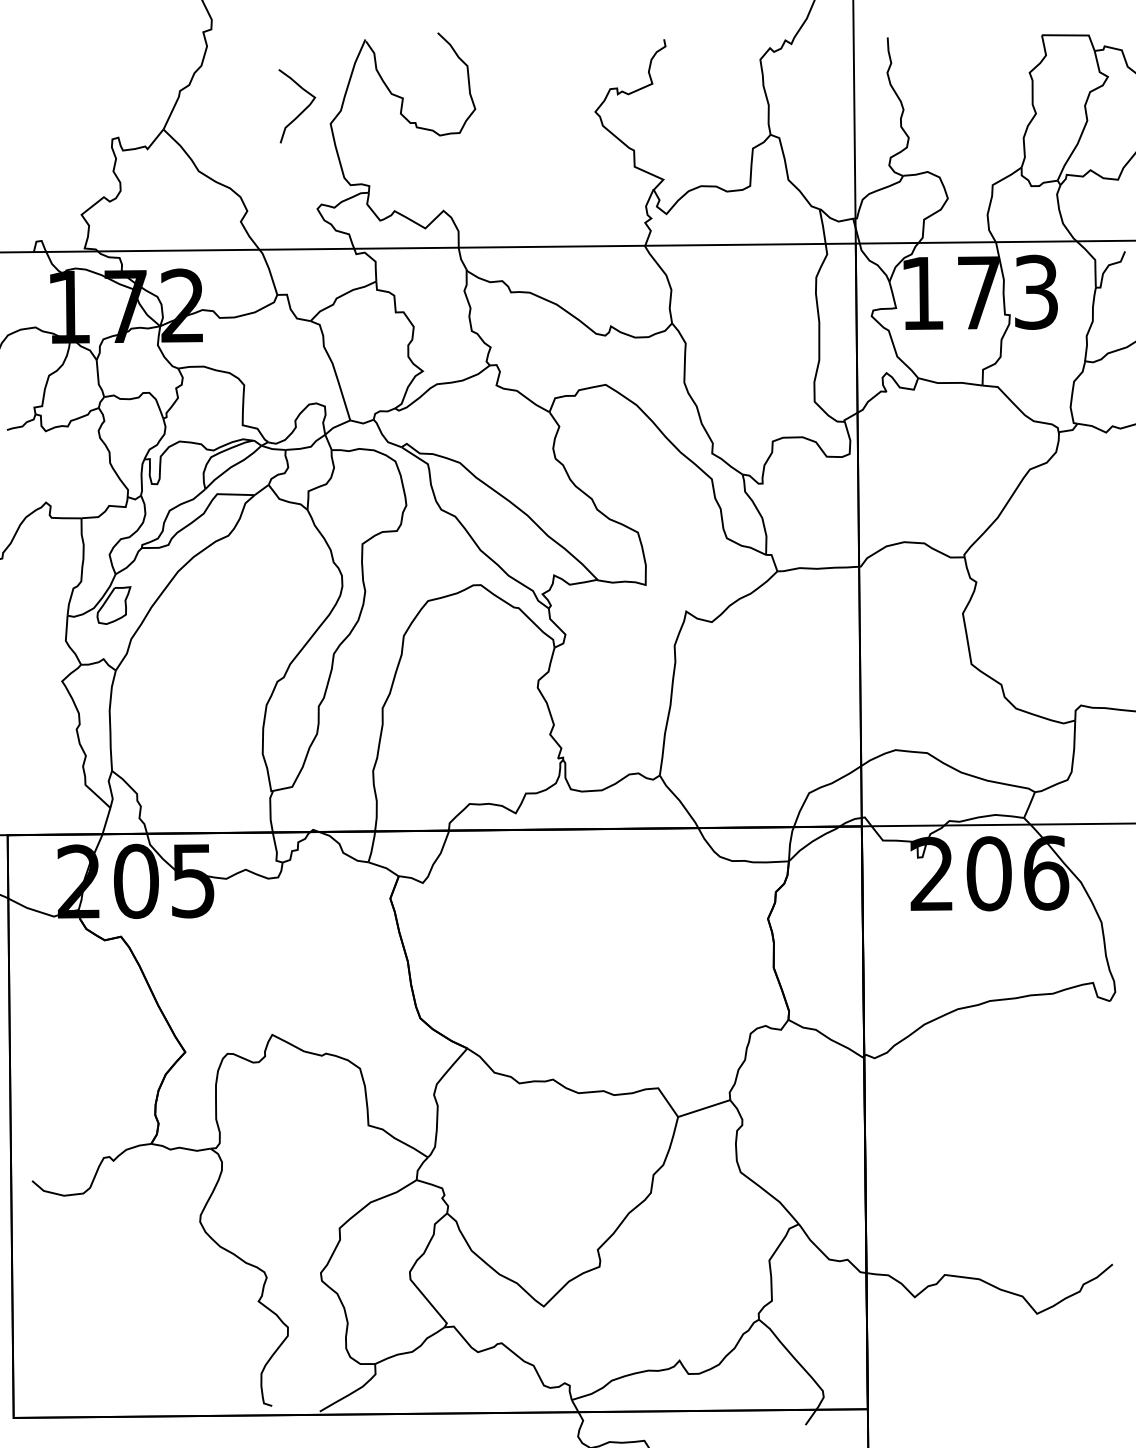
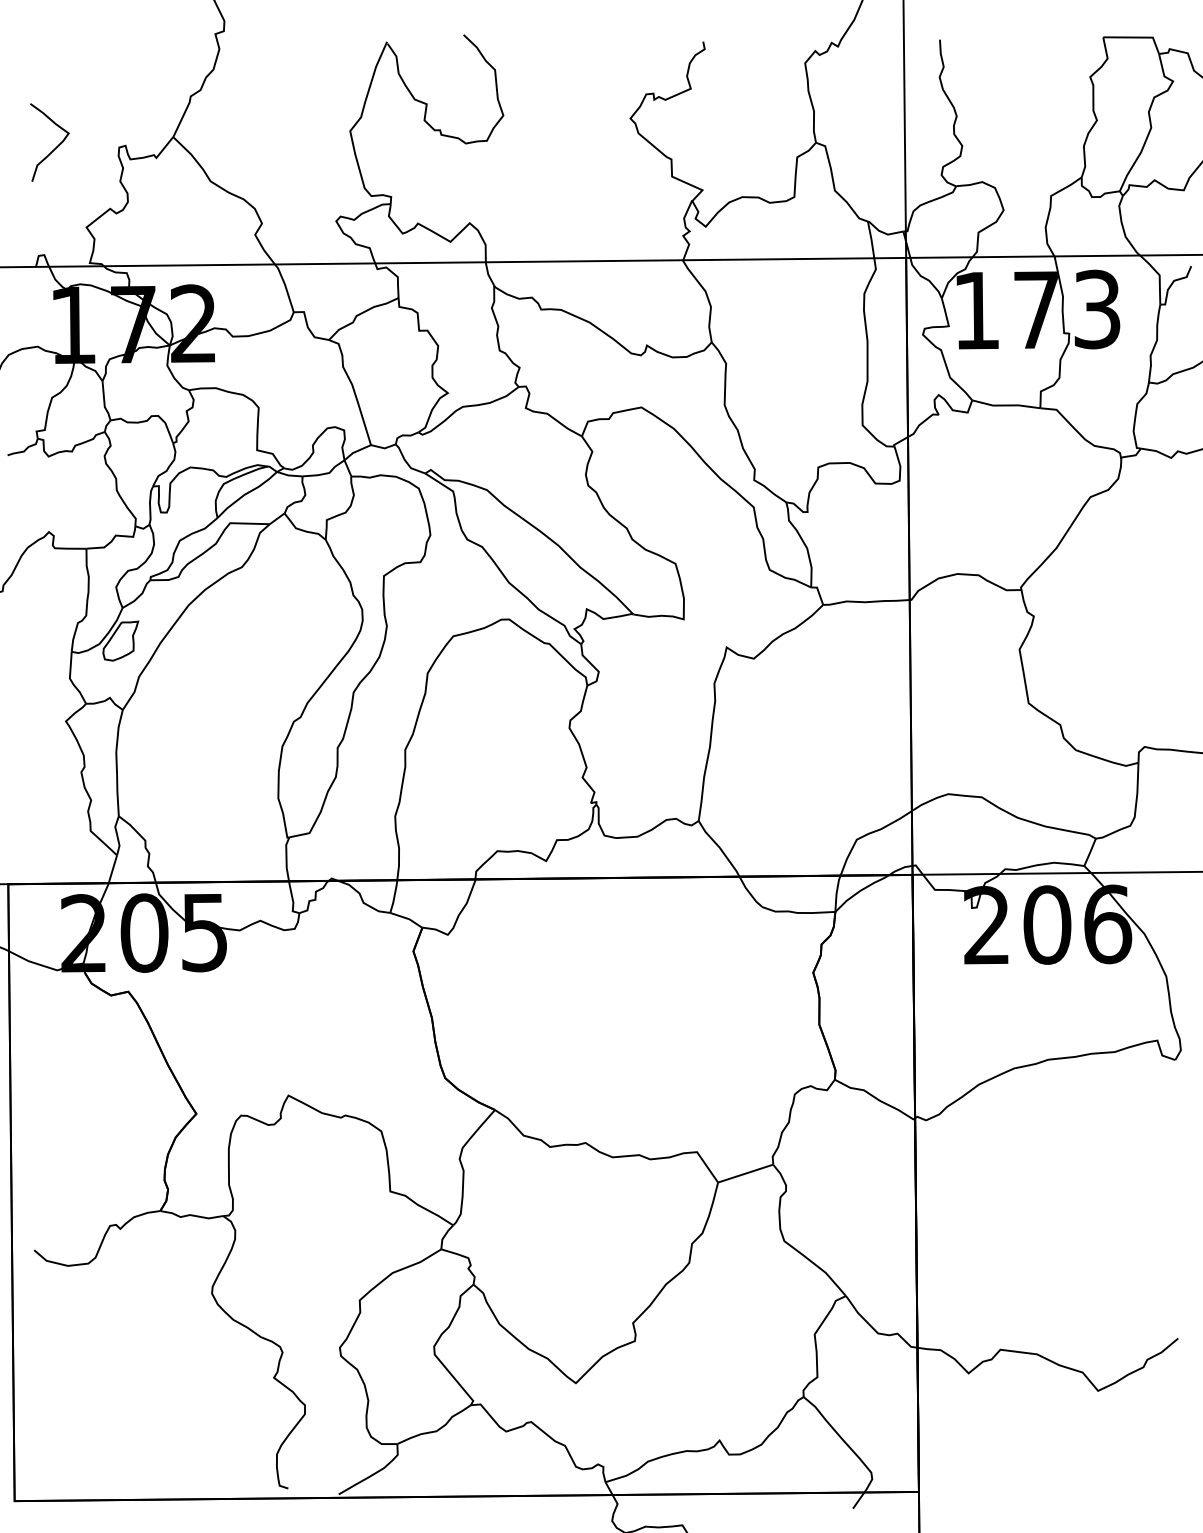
curve: (302, 110) -> (55, 147), moved

